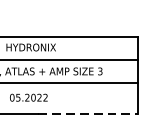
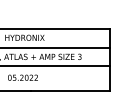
line: (88, 113) -> (70, 90), dashed -> solid

